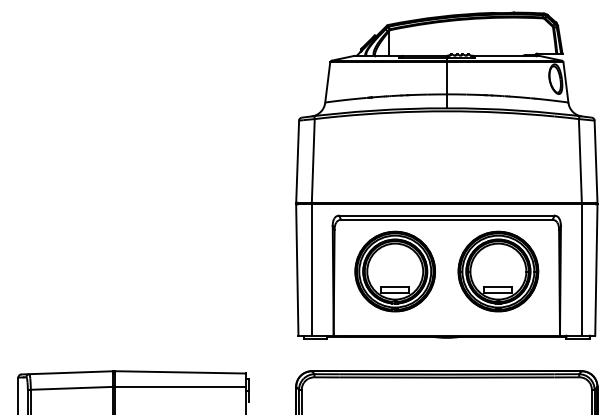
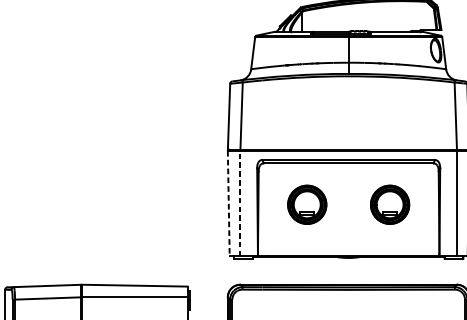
line: (297, 270) -> (228, 203), solid -> dashed
line: (311, 270) -> (240, 203), solid -> dashed
part: (394, 271) -> (306, 204), size x0.6
part: (498, 271) -> (390, 204), size x0.6

